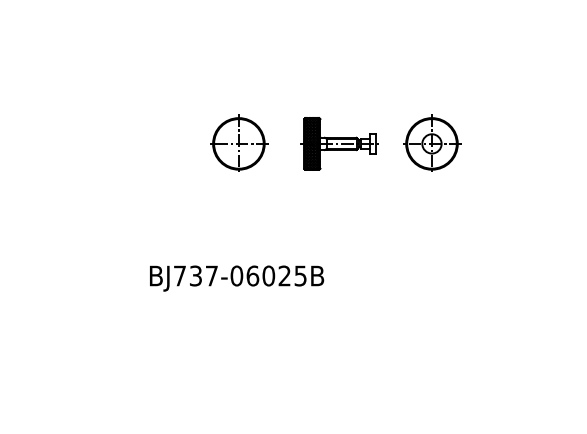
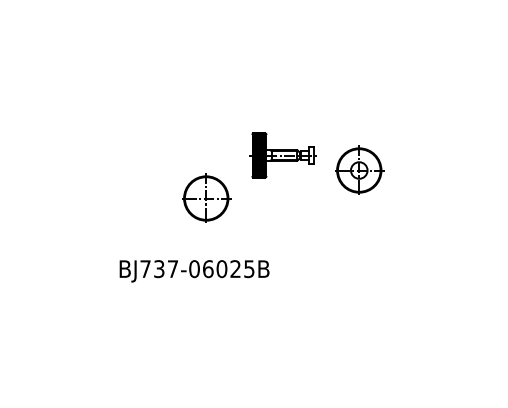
part: (239, 142) -> (206, 197), moved
part: (432, 142) -> (359, 169), moved

